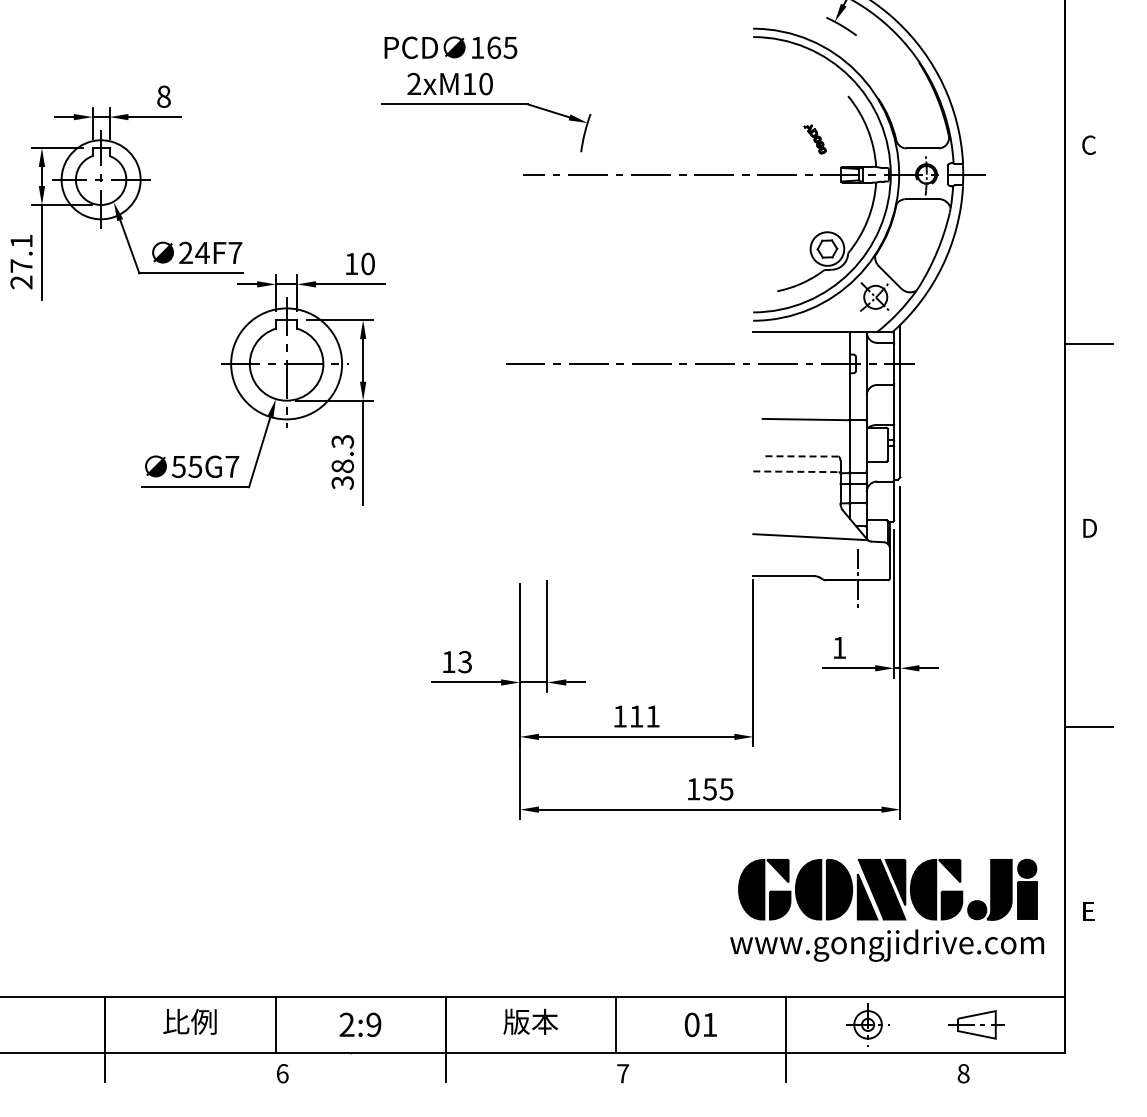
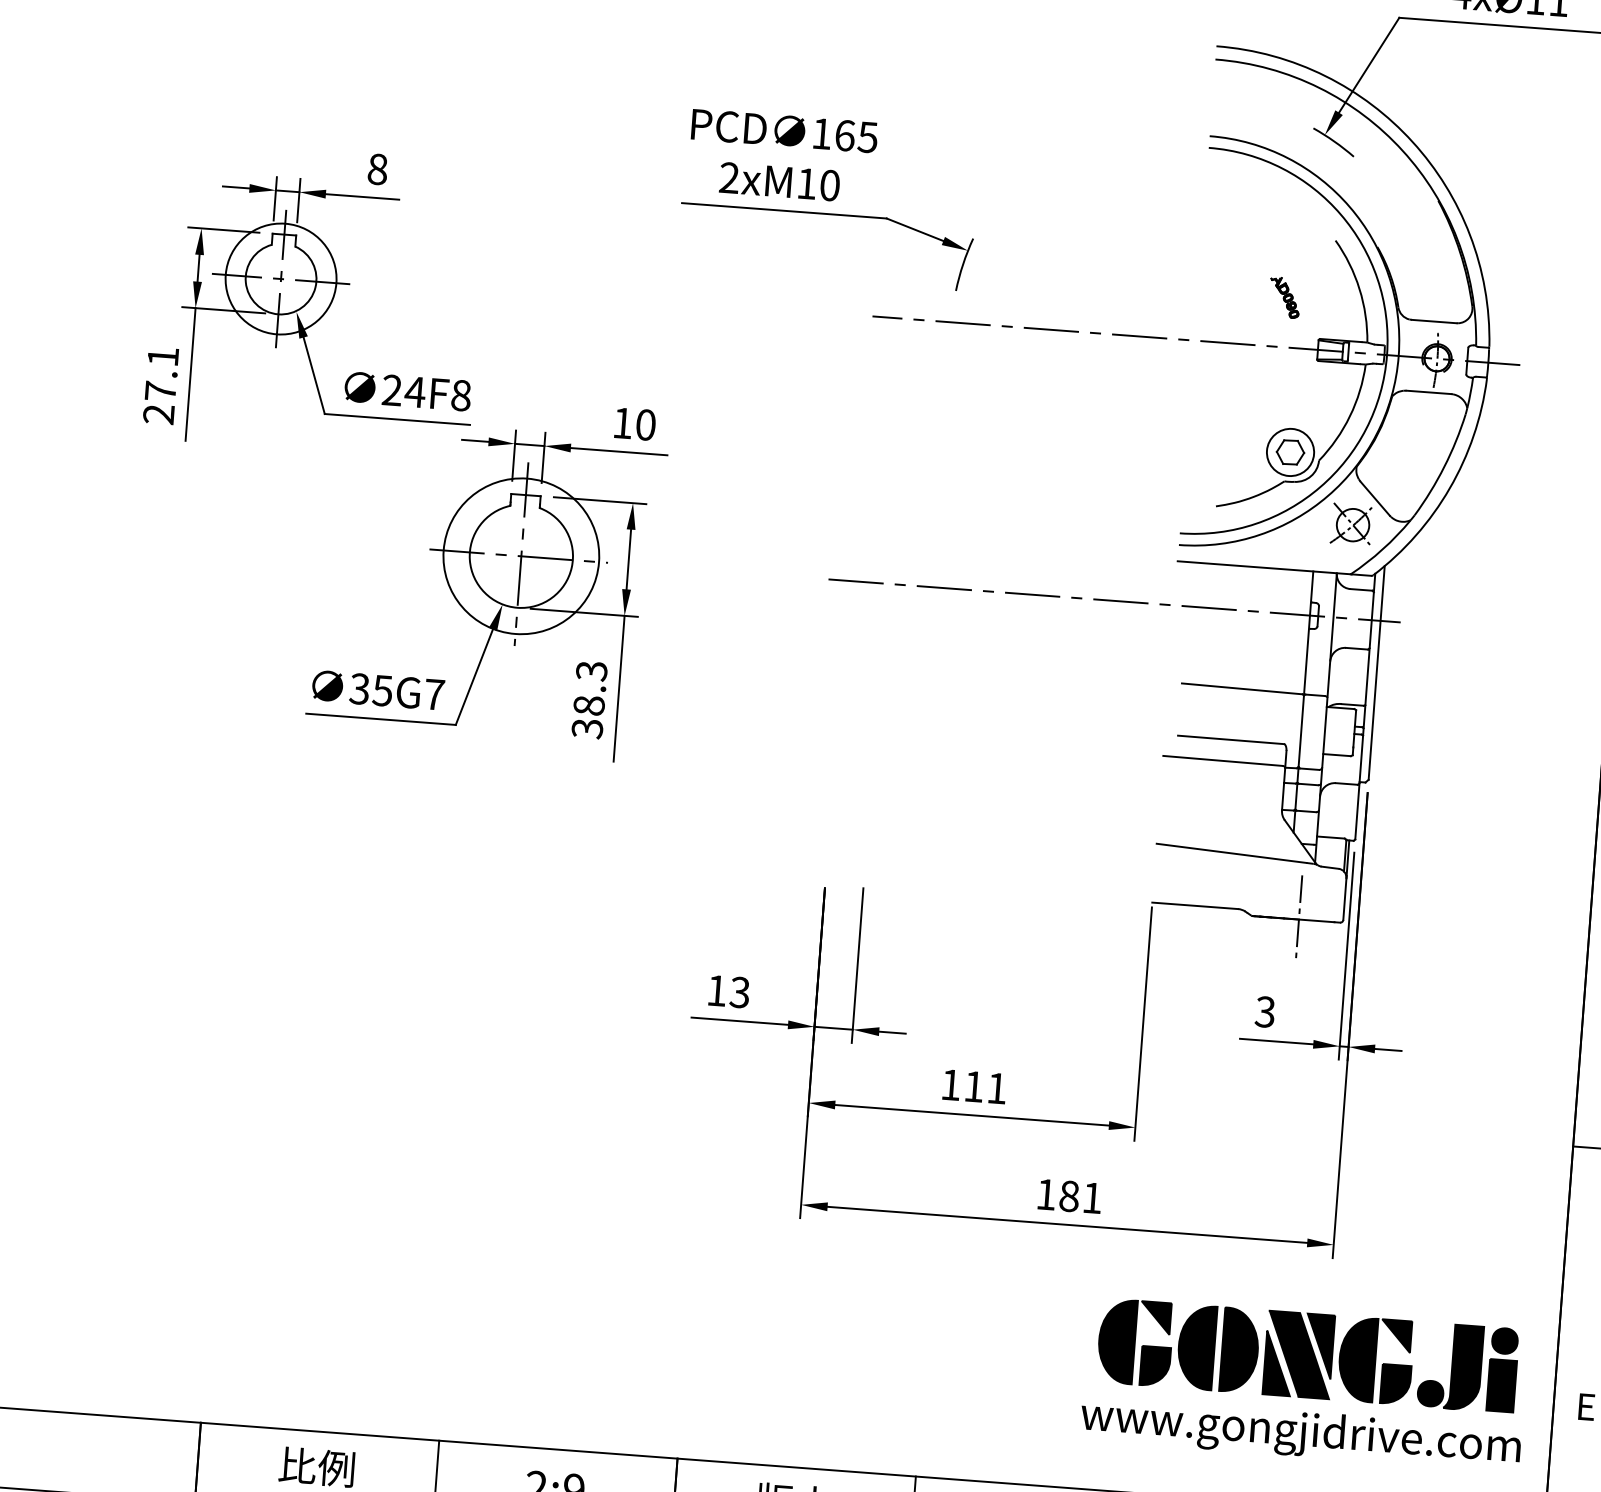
text: (235, 252) -> (461, 394), 24F7 -> 24F8
line: (800, 456) -> (1230, 740), dashed -> solid
text: (178, 466) -> (359, 688), 55G7 -> 35G7
line: (795, 471) -> (1222, 760), dashed -> solid
text: (839, 647) -> (1265, 1011), 1 -> 3
text: (718, 789) -> (1081, 1197), 155 -> 181

